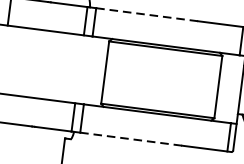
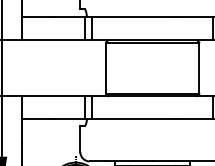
line: (147, 14) -> (134, 16), dashed -> solid
line: (131, 139) -> (134, 119), dashed -> solid

